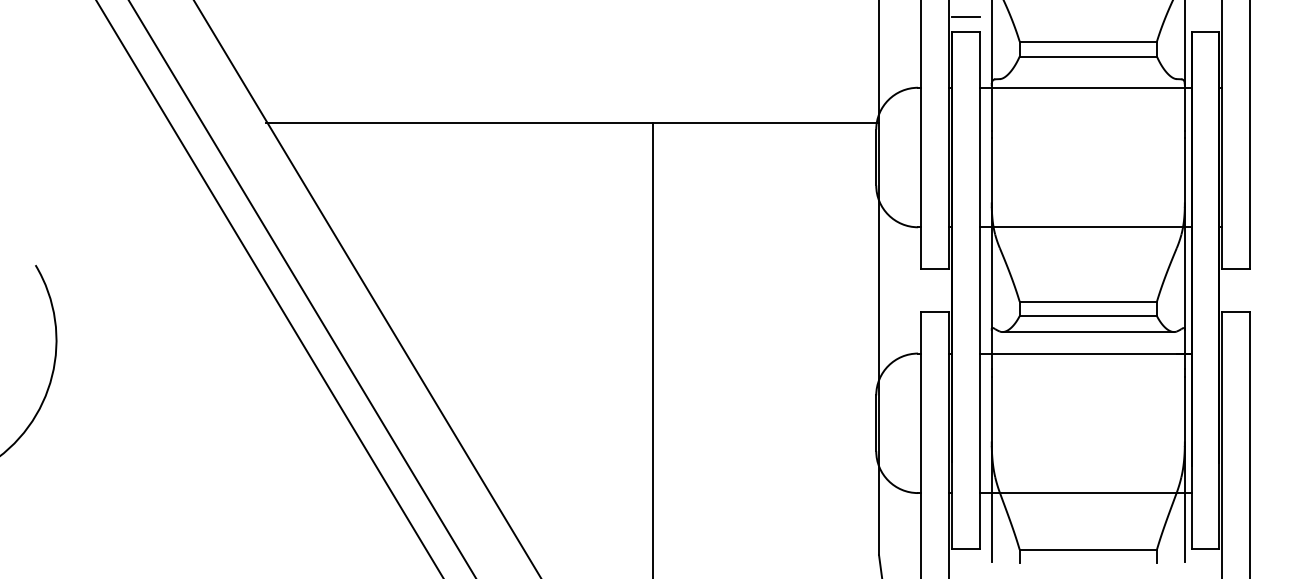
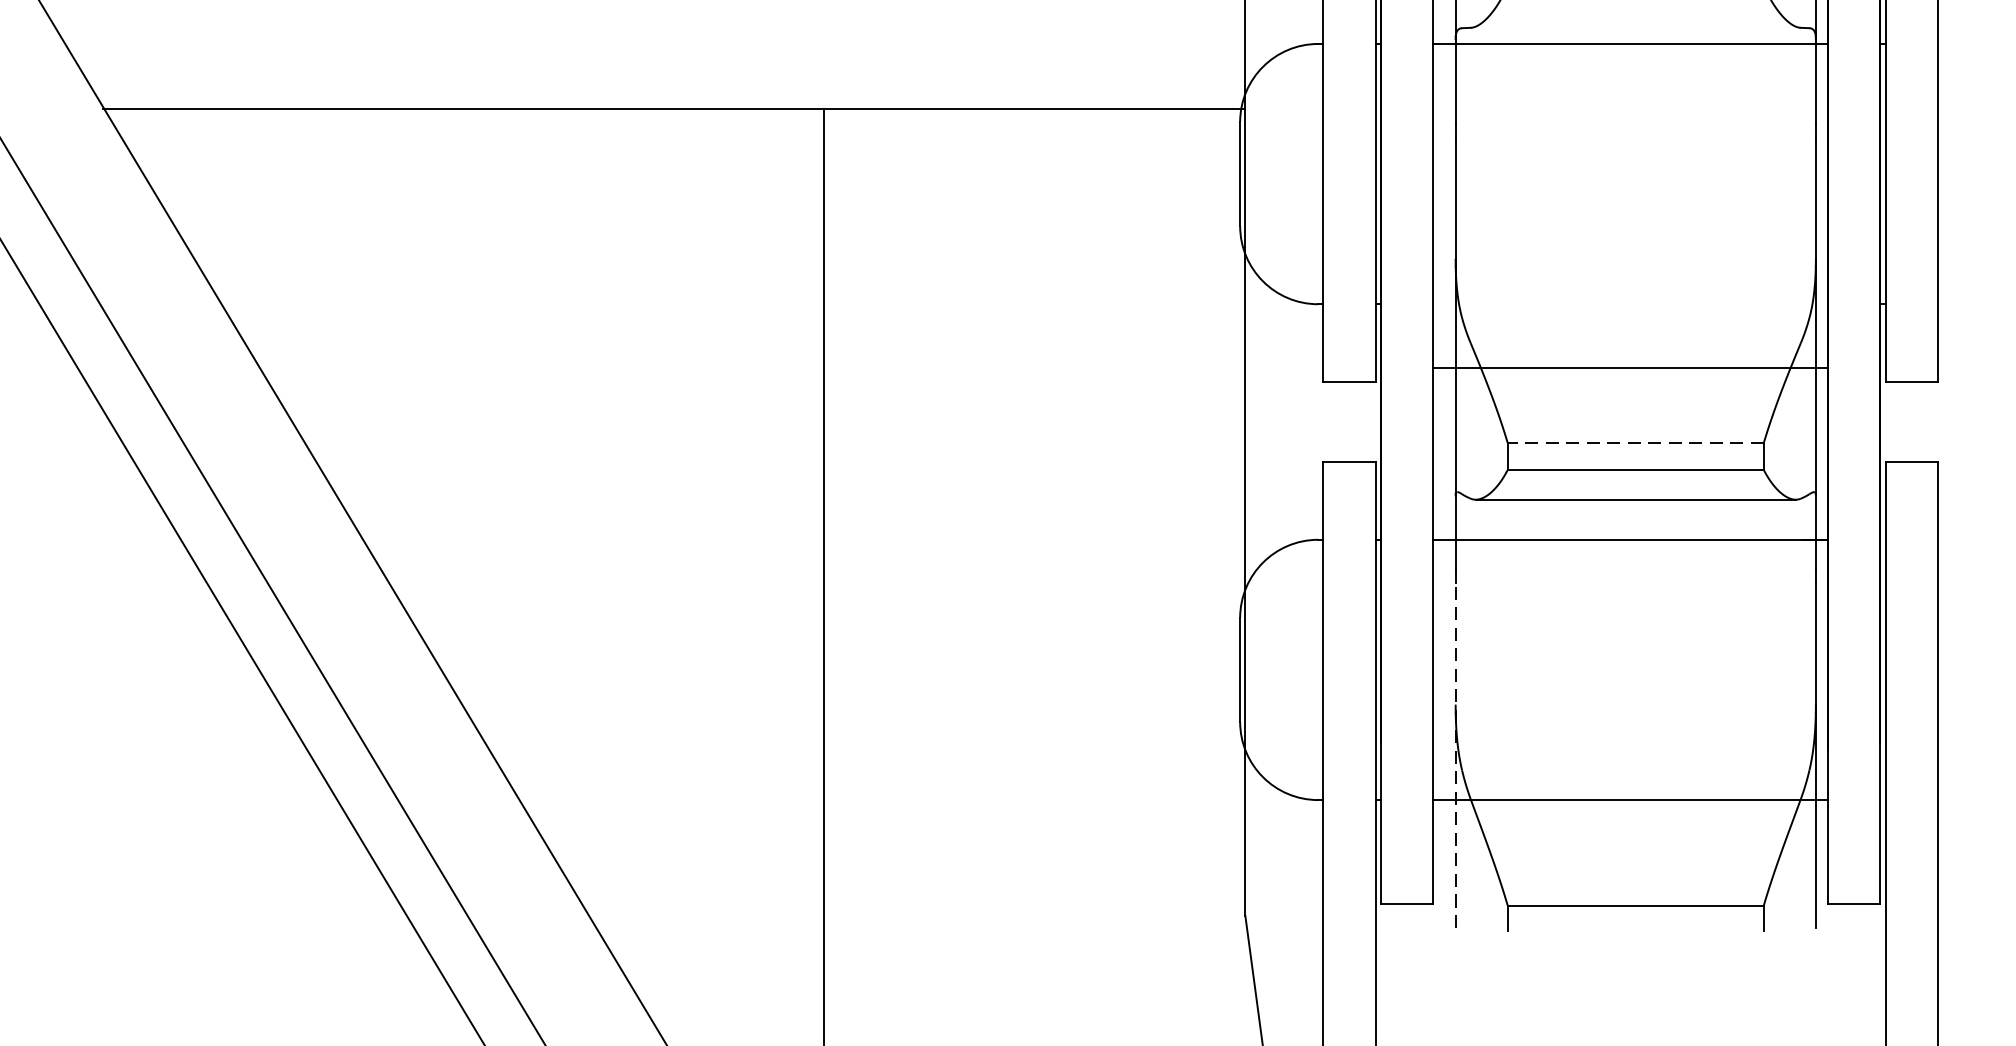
line: (1085, 227) -> (1630, 368), moved
line: (1088, 301) -> (1636, 442), solid -> dashed
line: (991, 469) -> (1455, 756), solid -> dashed

